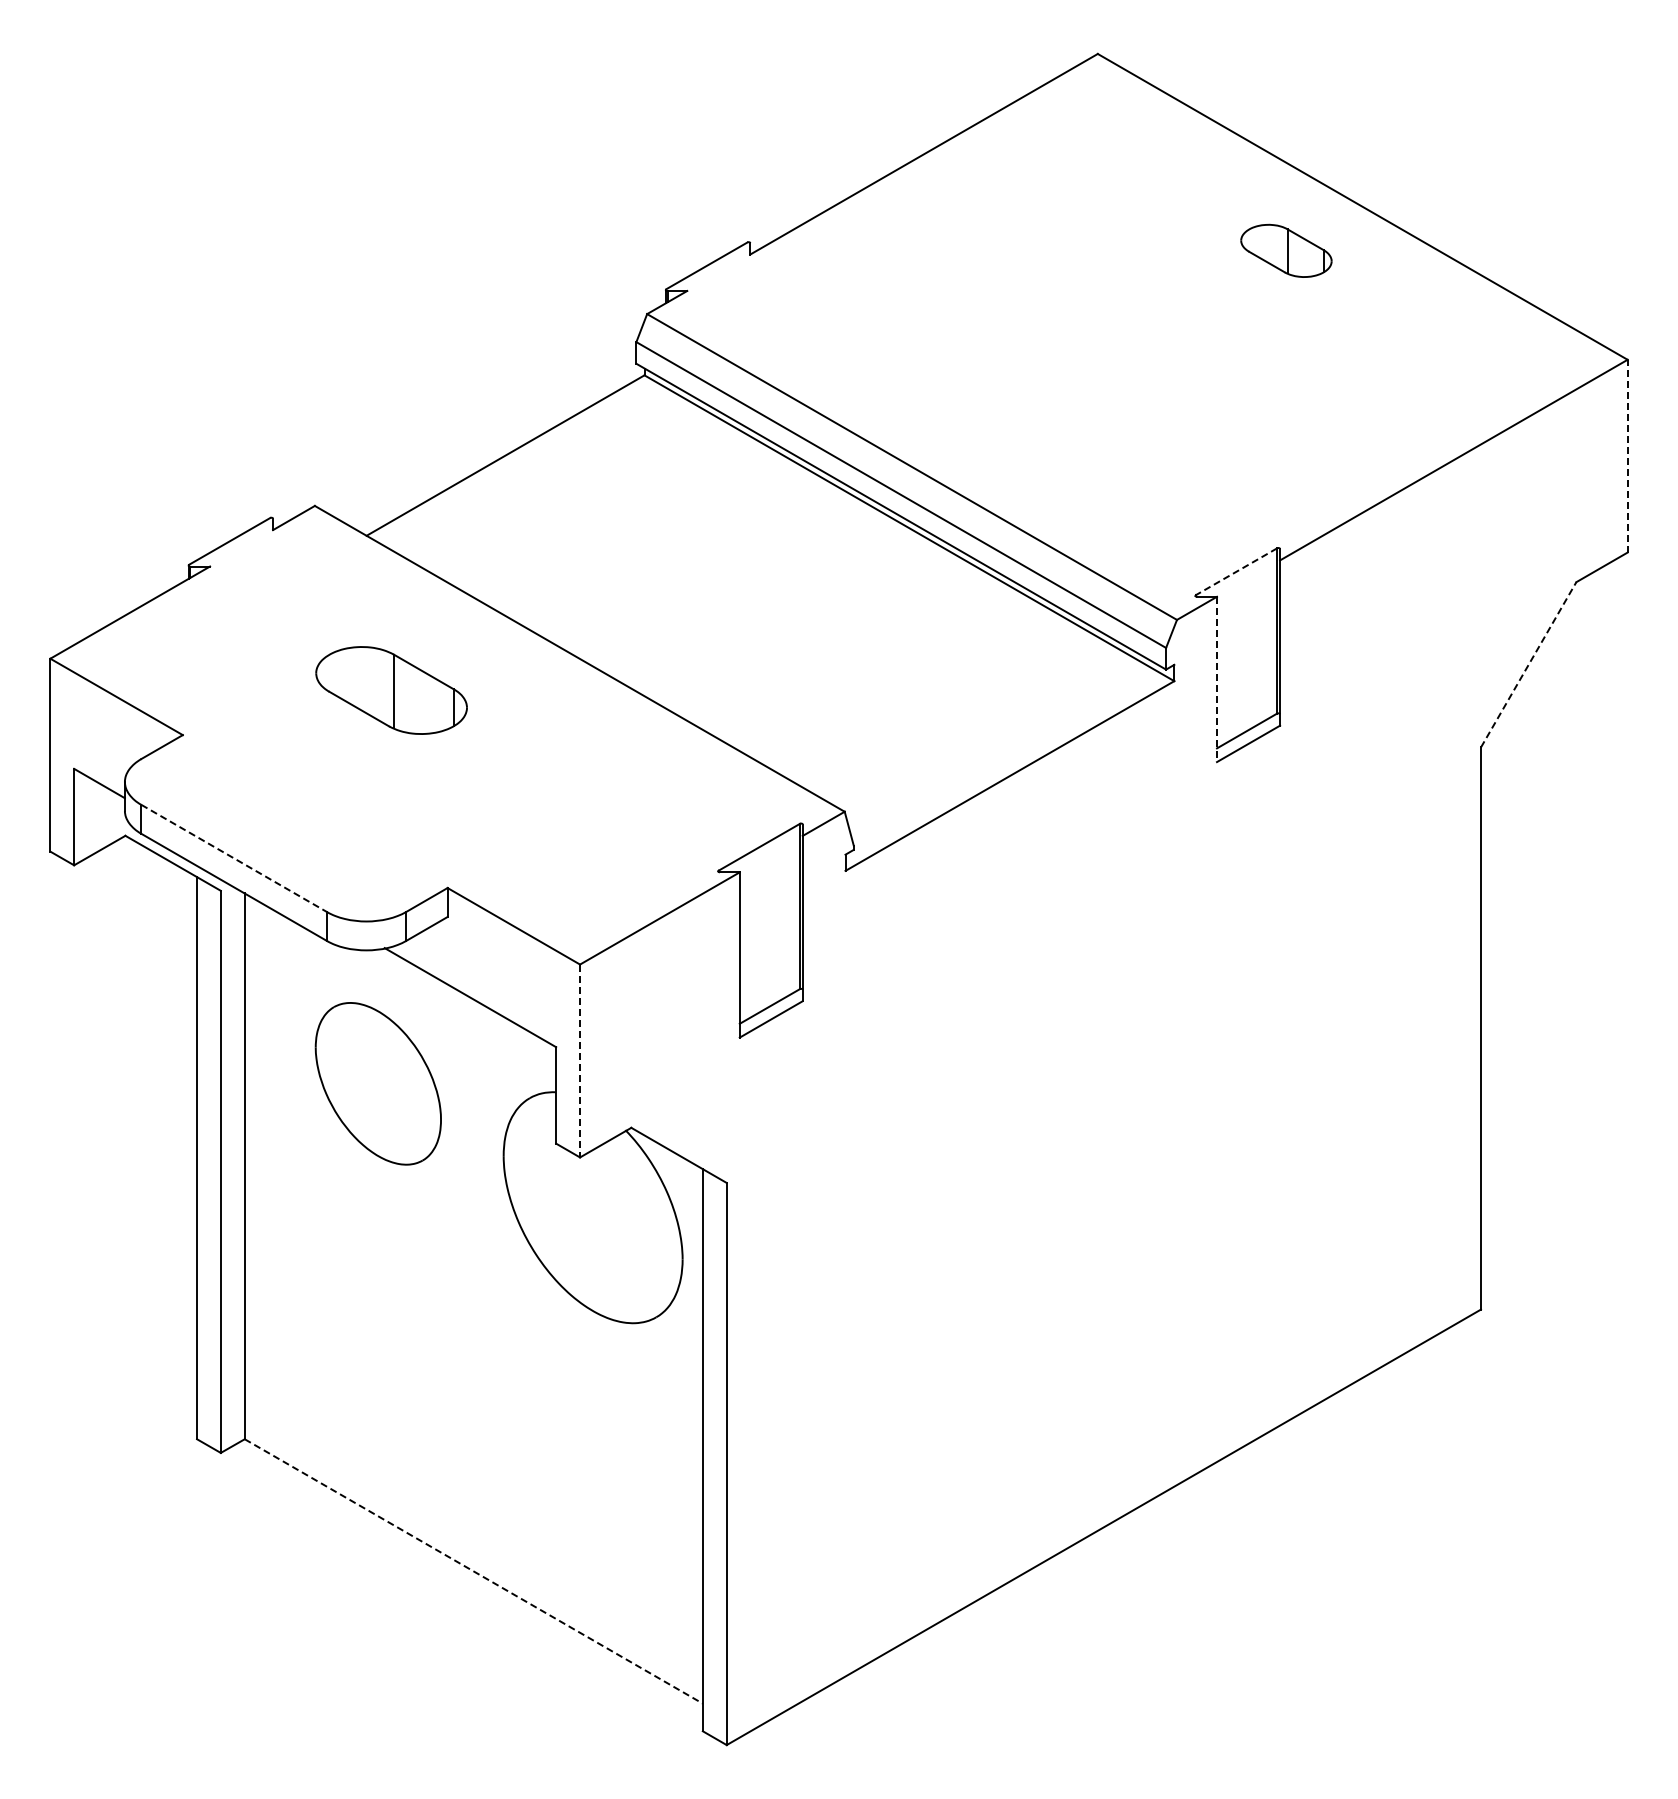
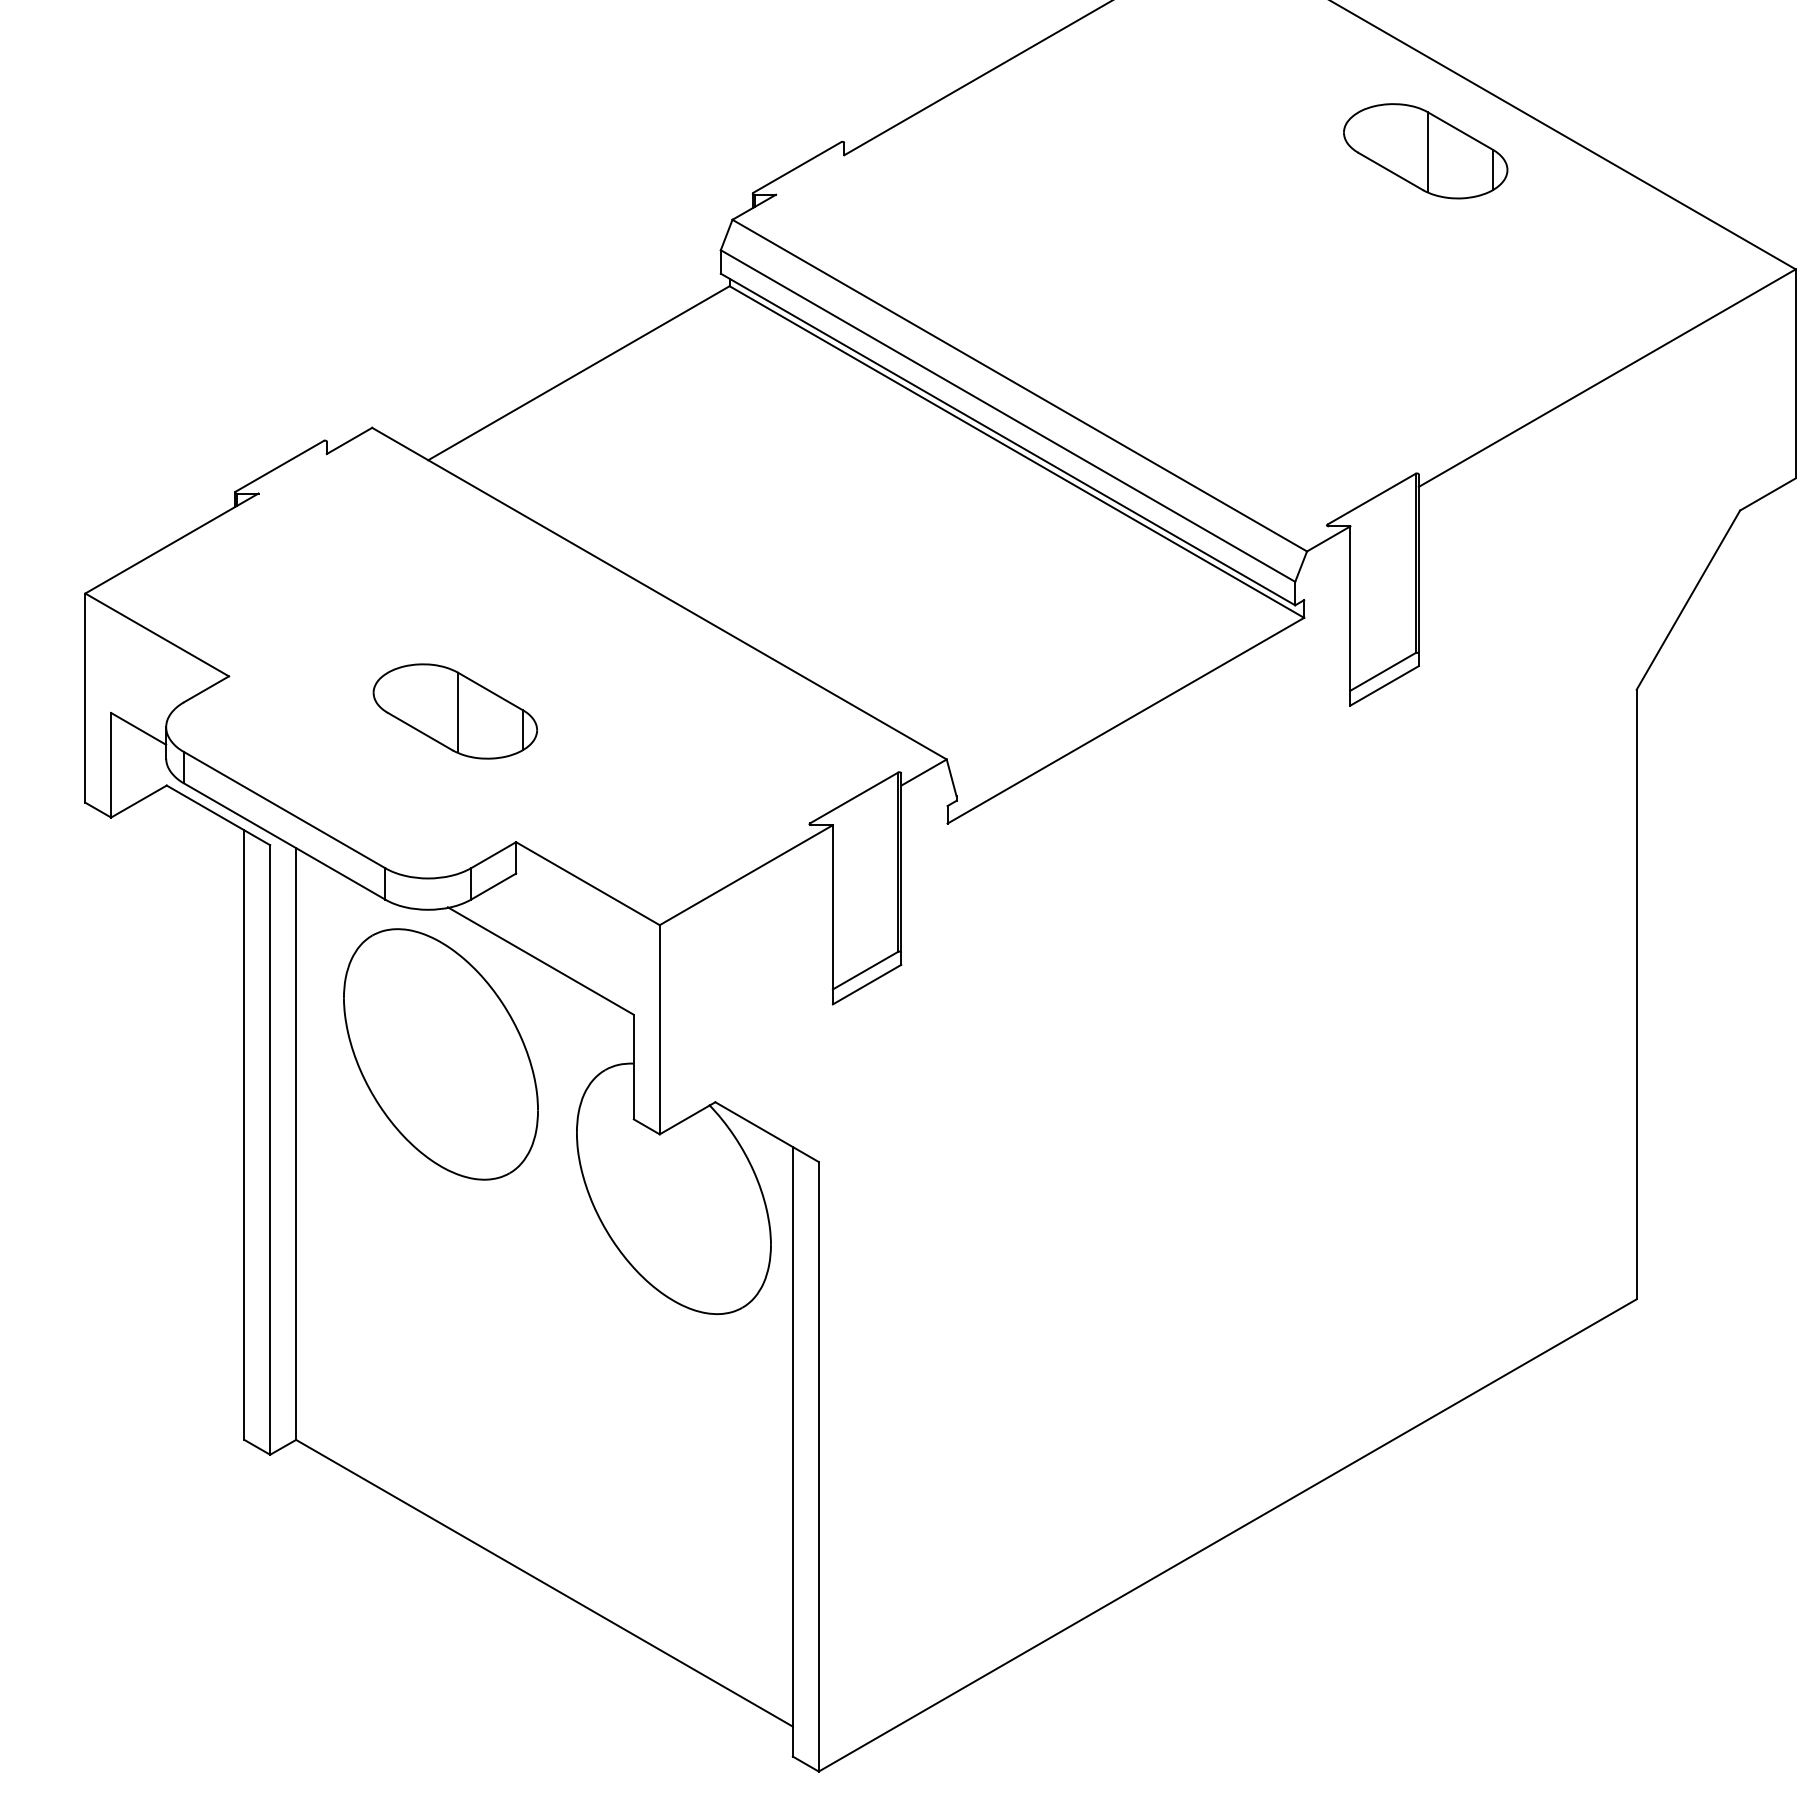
part: (1286, 250) -> (1425, 150), size x1.67
line: (1627, 455) -> (1795, 373), dashed -> solid
line: (1236, 571) -> (1371, 498), dashed -> solid
line: (1528, 664) -> (1688, 599), dashed -> solid
line: (1216, 679) -> (1349, 616), dashed -> solid
part: (391, 690) -> (455, 711), moved
line: (234, 858) -> (285, 810), dashed -> solid
line: (580, 1061) -> (660, 1030), dashed -> solid
part: (378, 1083) -> (441, 1054), size x1.43
line: (474, 1571) -> (545, 1583), dashed -> solid

